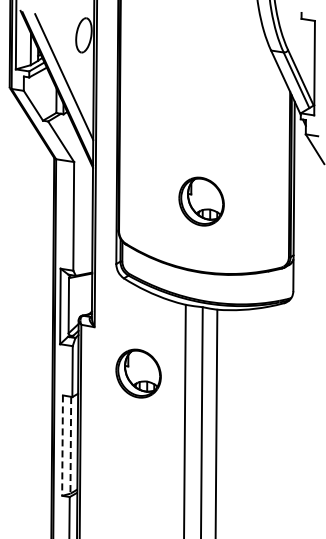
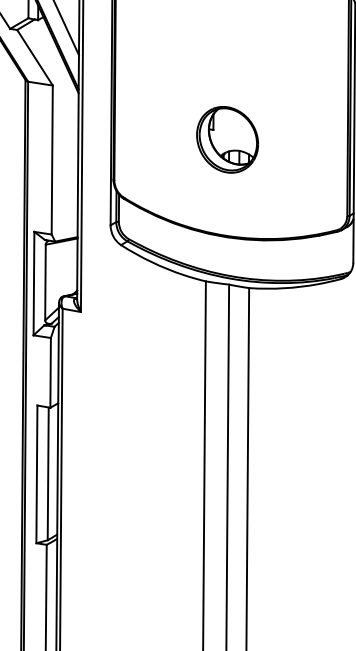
part: (138, 373) -> (141, 375), removed
line: (70, 445) -> (47, 474), dashed -> solid
line: (62, 446) -> (36, 475), dashed -> solid

